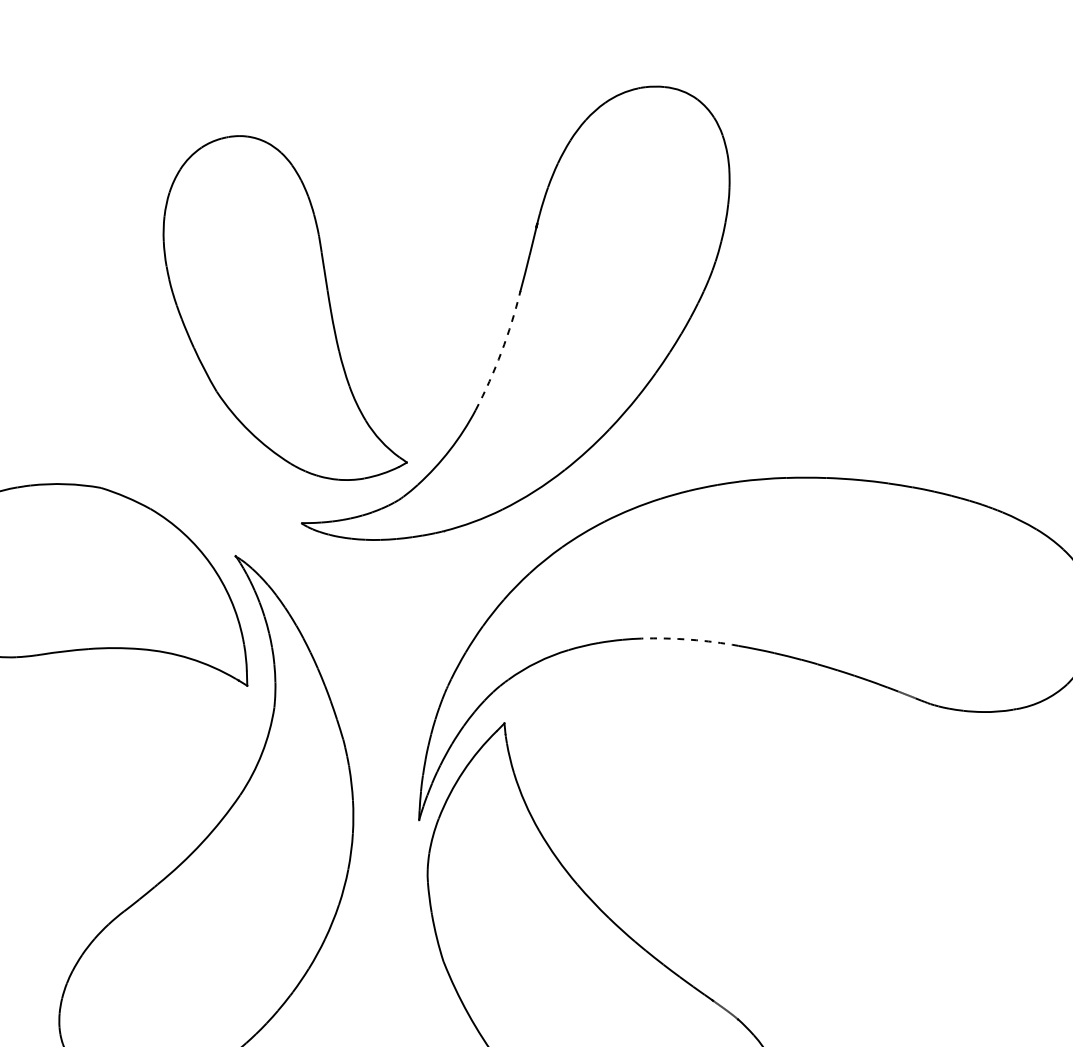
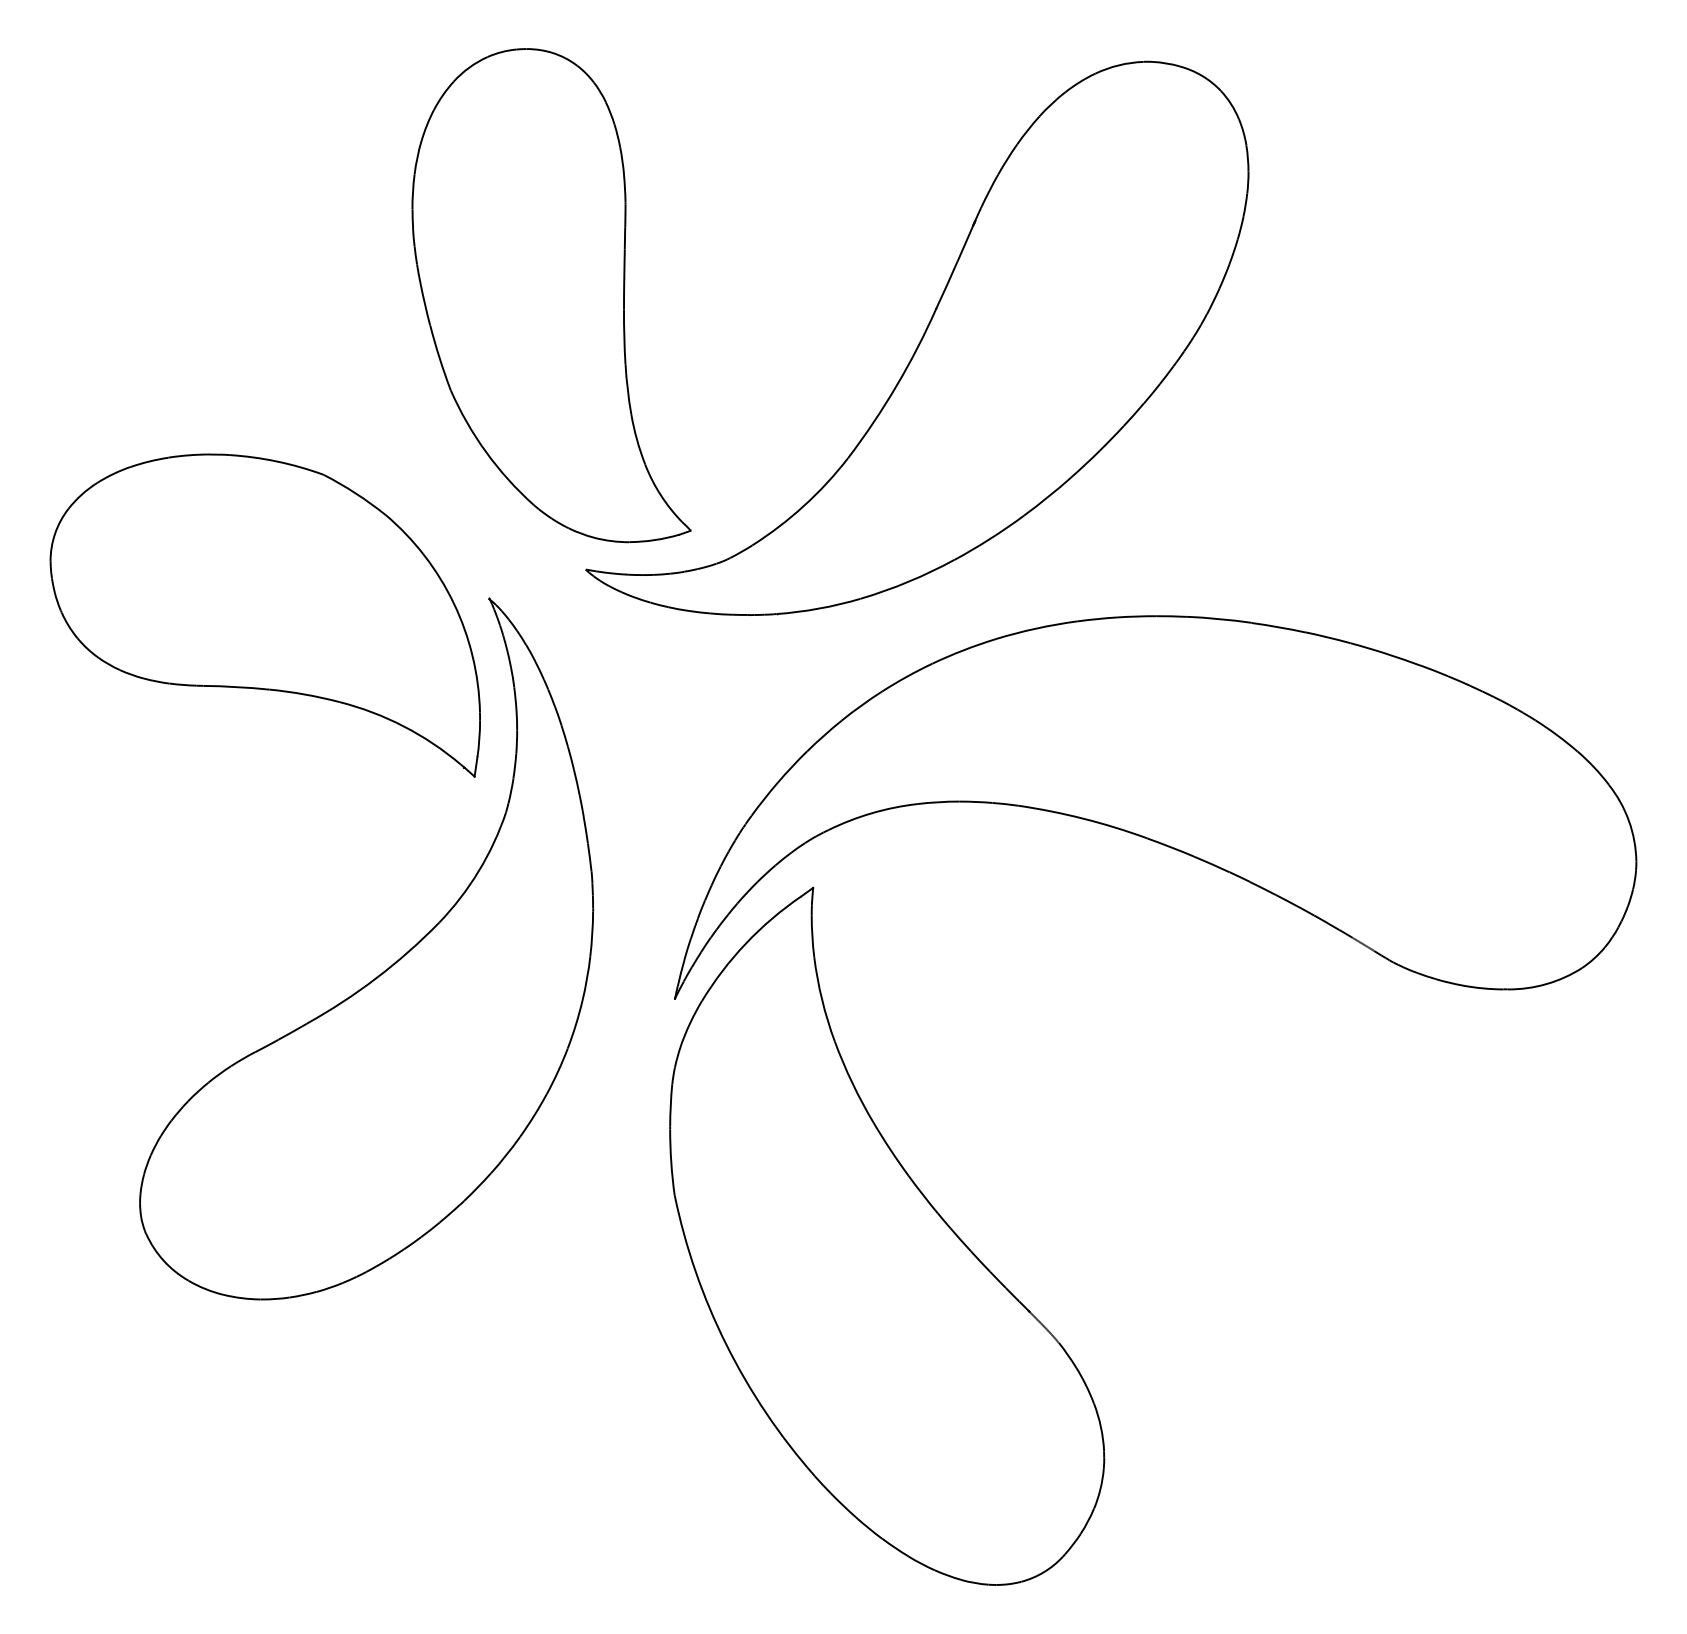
part: (277, 311) -> (551, 295), moved
arc: (501, 352) -> (896, 386), dashed -> solid
arc: (690, 639) -> (1083, 818), dashed -> solid

